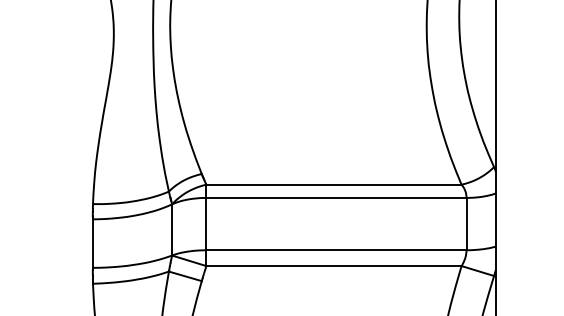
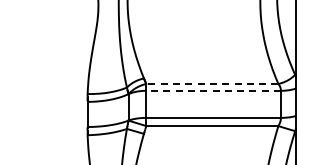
line: (332, 183) -> (211, 83), solid -> dashed
line: (336, 197) -> (213, 90), solid -> dashed

